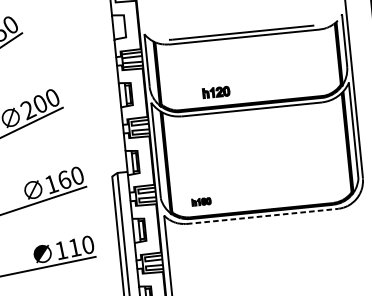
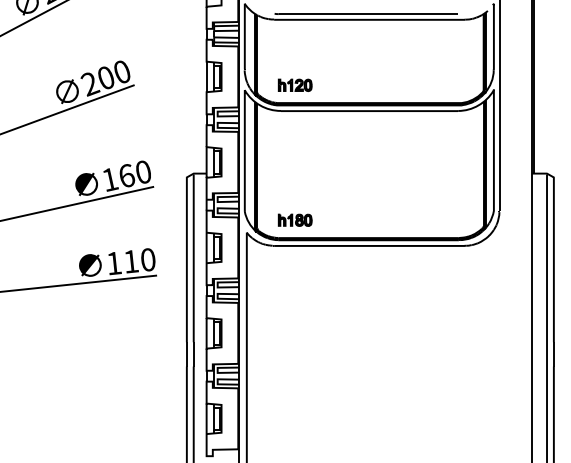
part: (215, 91) -> (294, 84), moved
part: (200, 201) -> (294, 219), size x1.43
line: (264, 215) -> (371, 245), dashed -> solid

